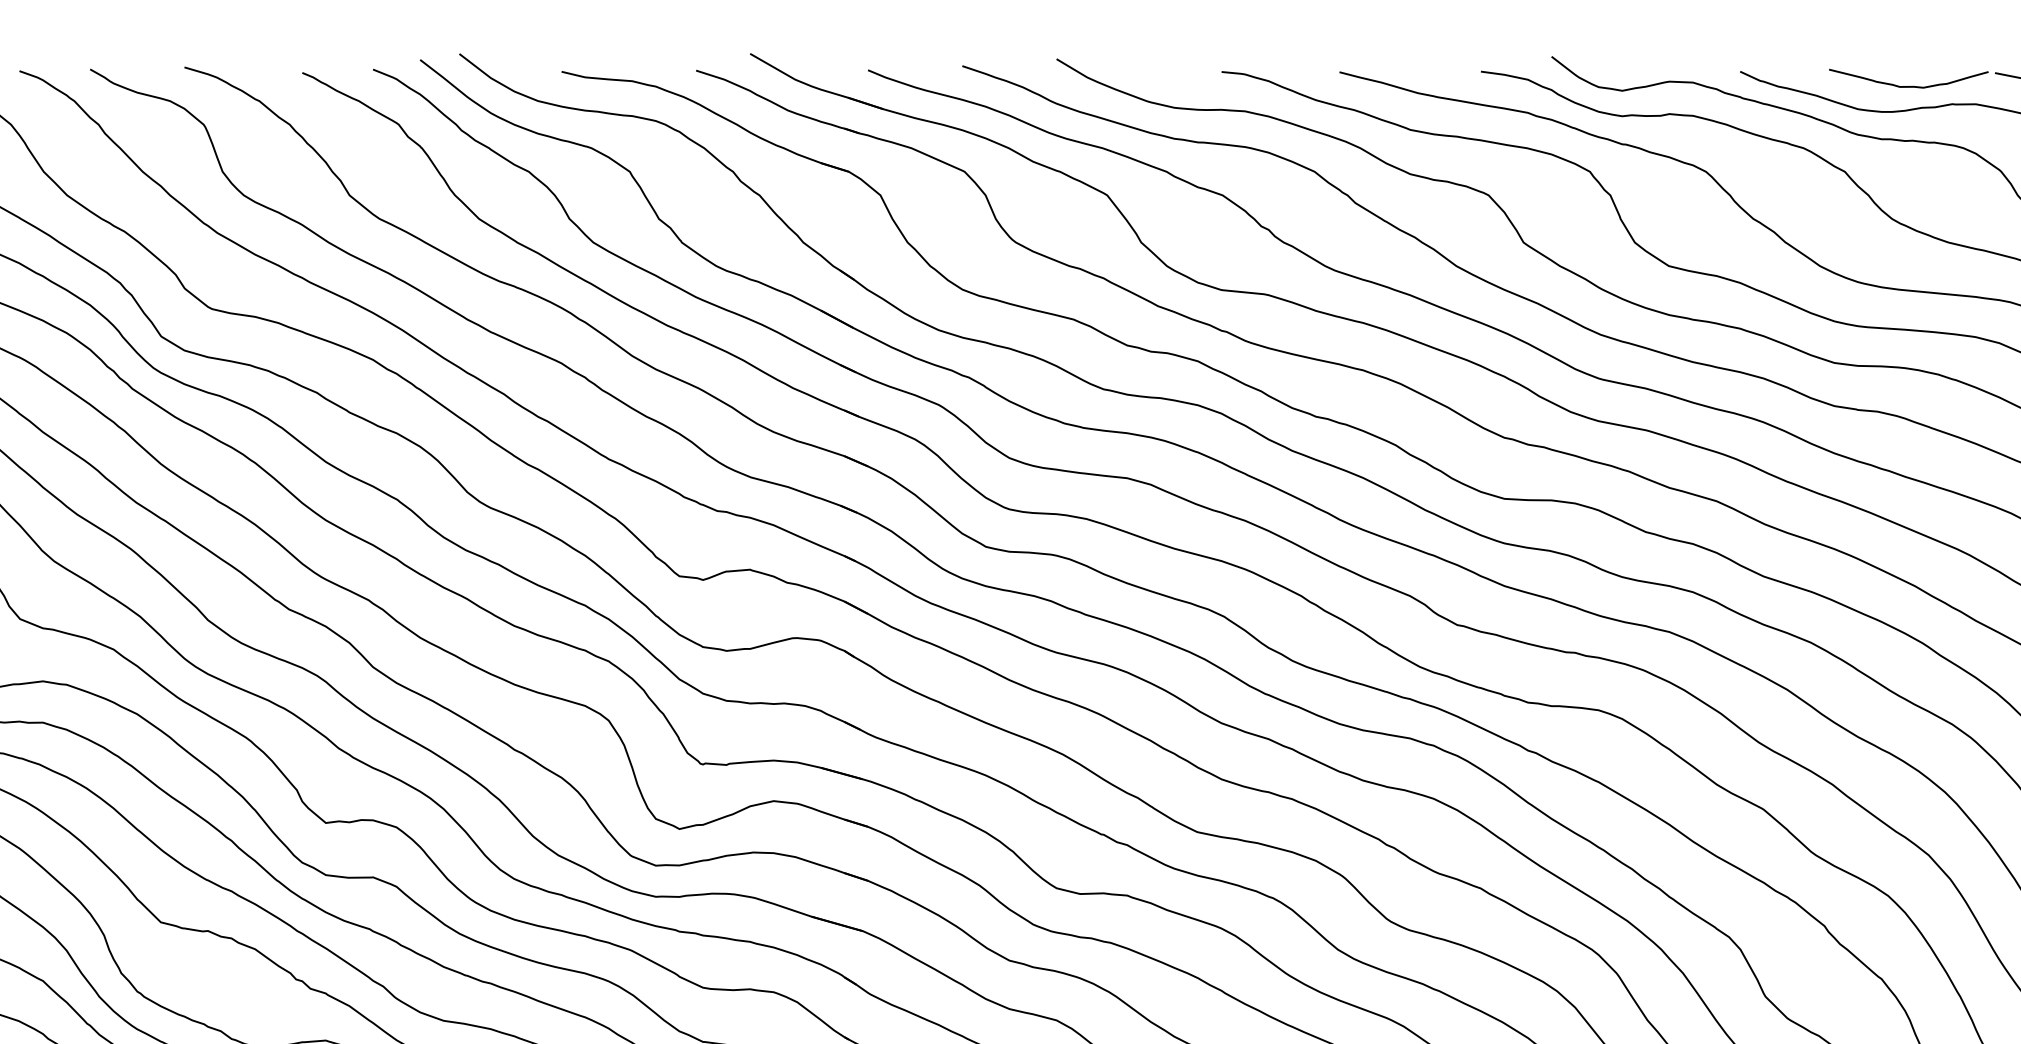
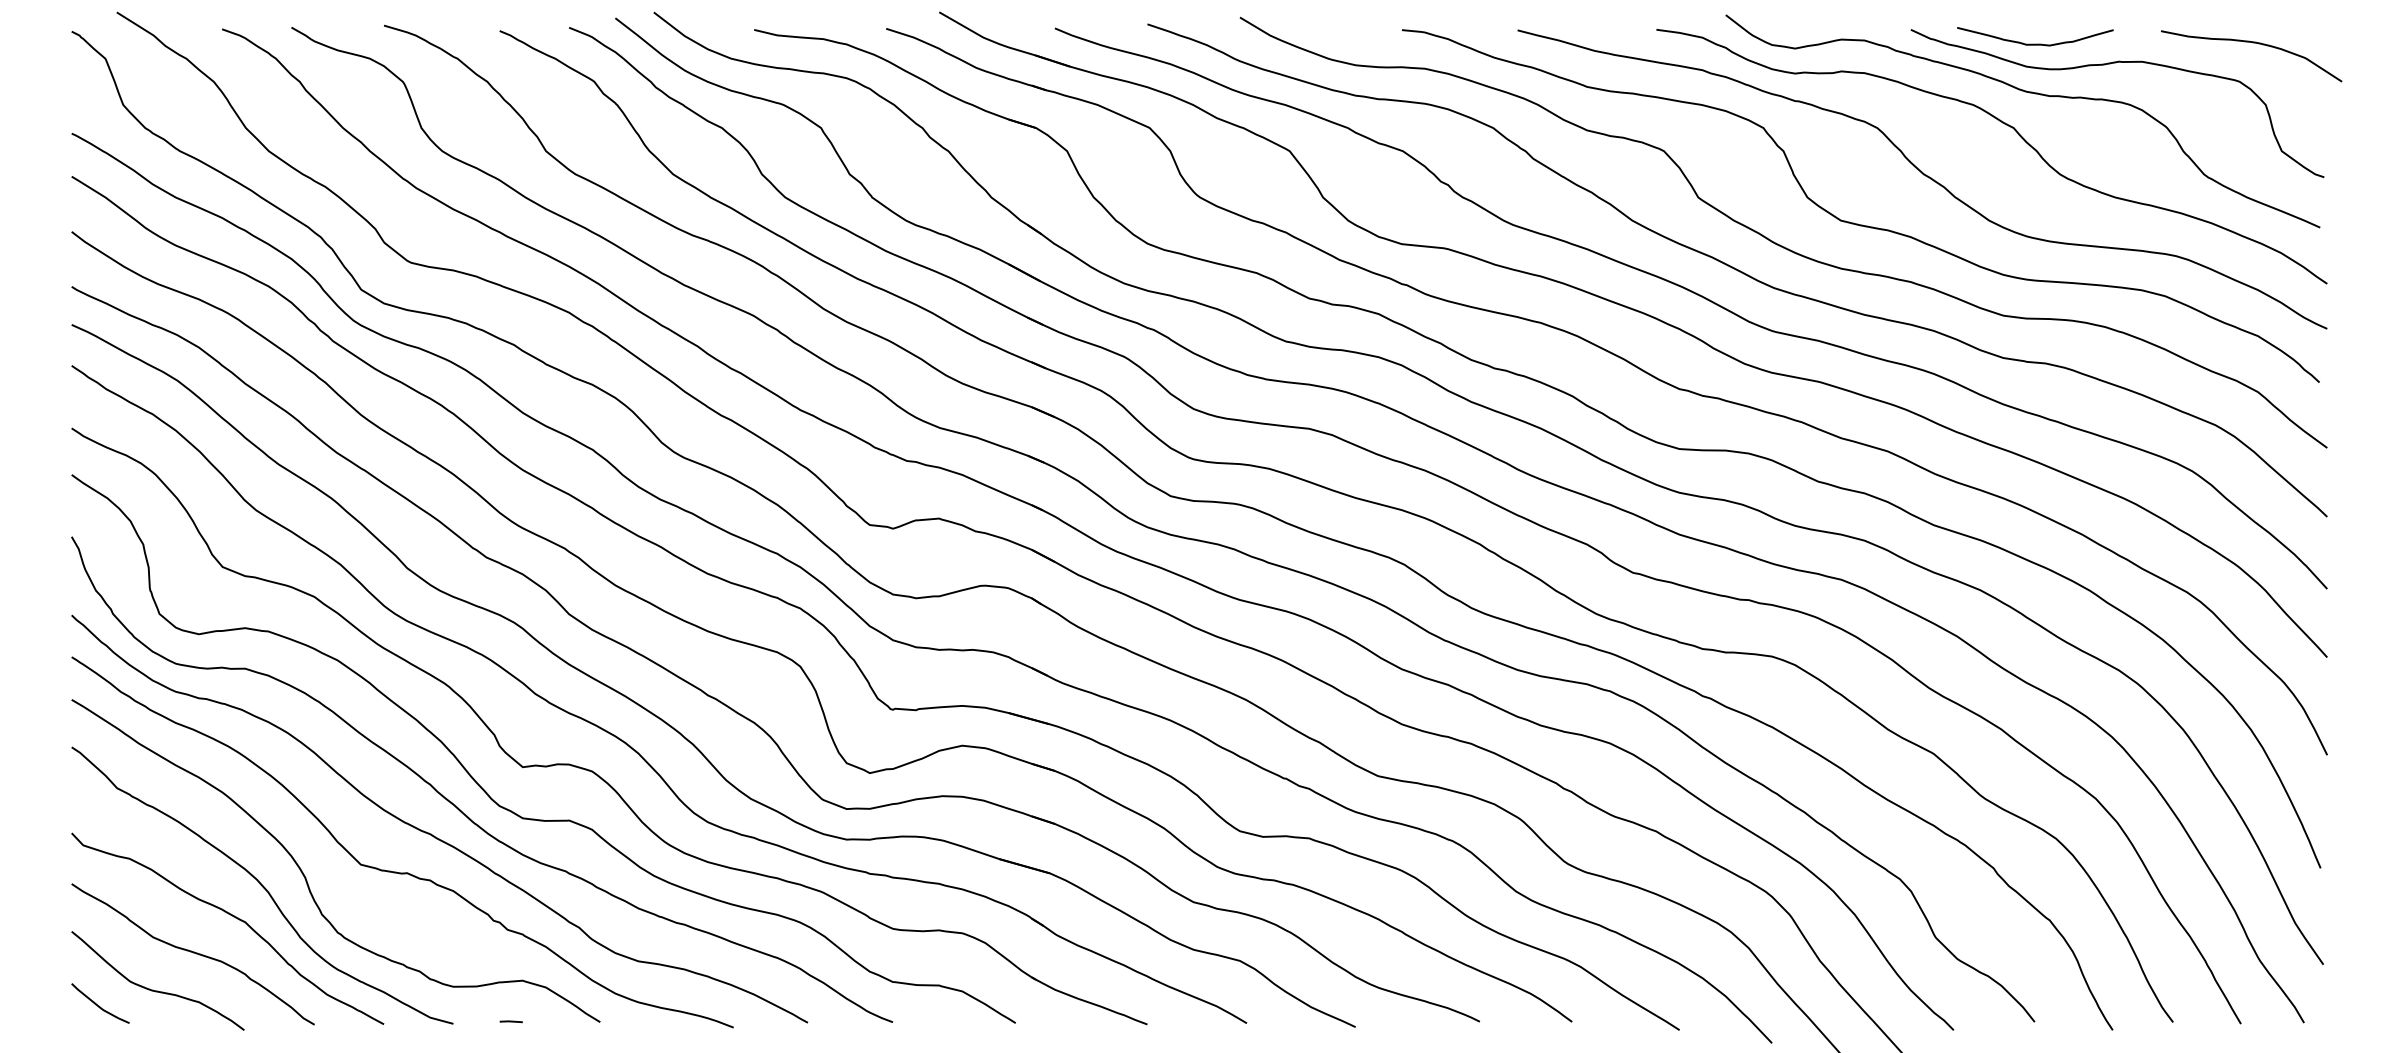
curve: (1908, 85) -> (2035, 43), moved

